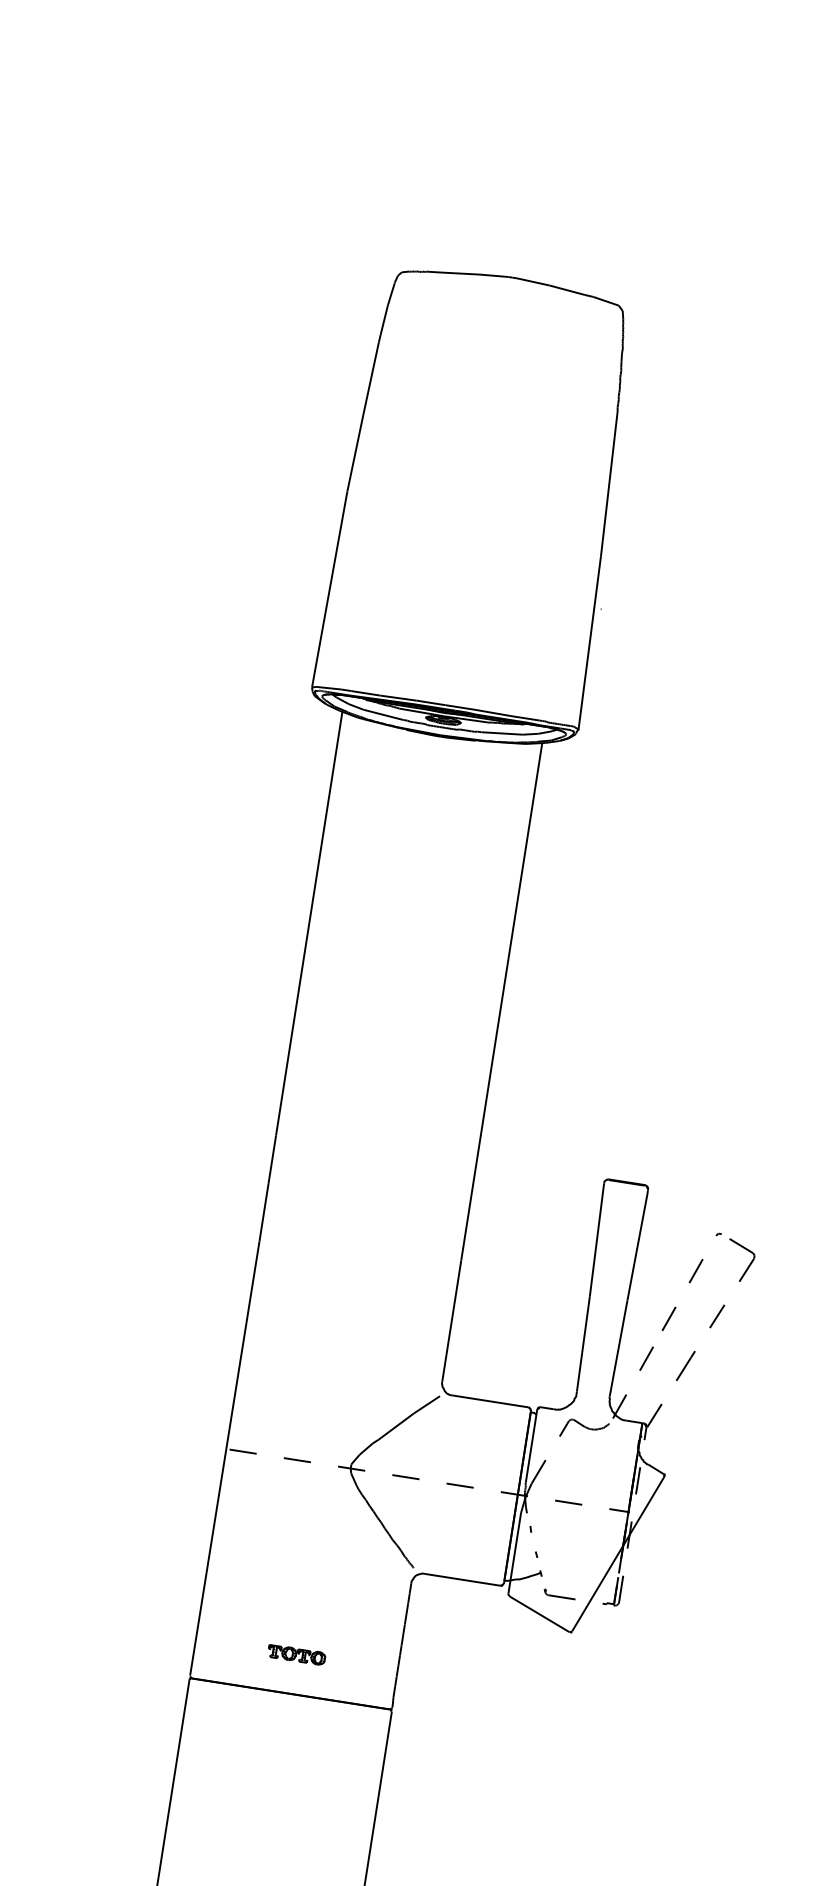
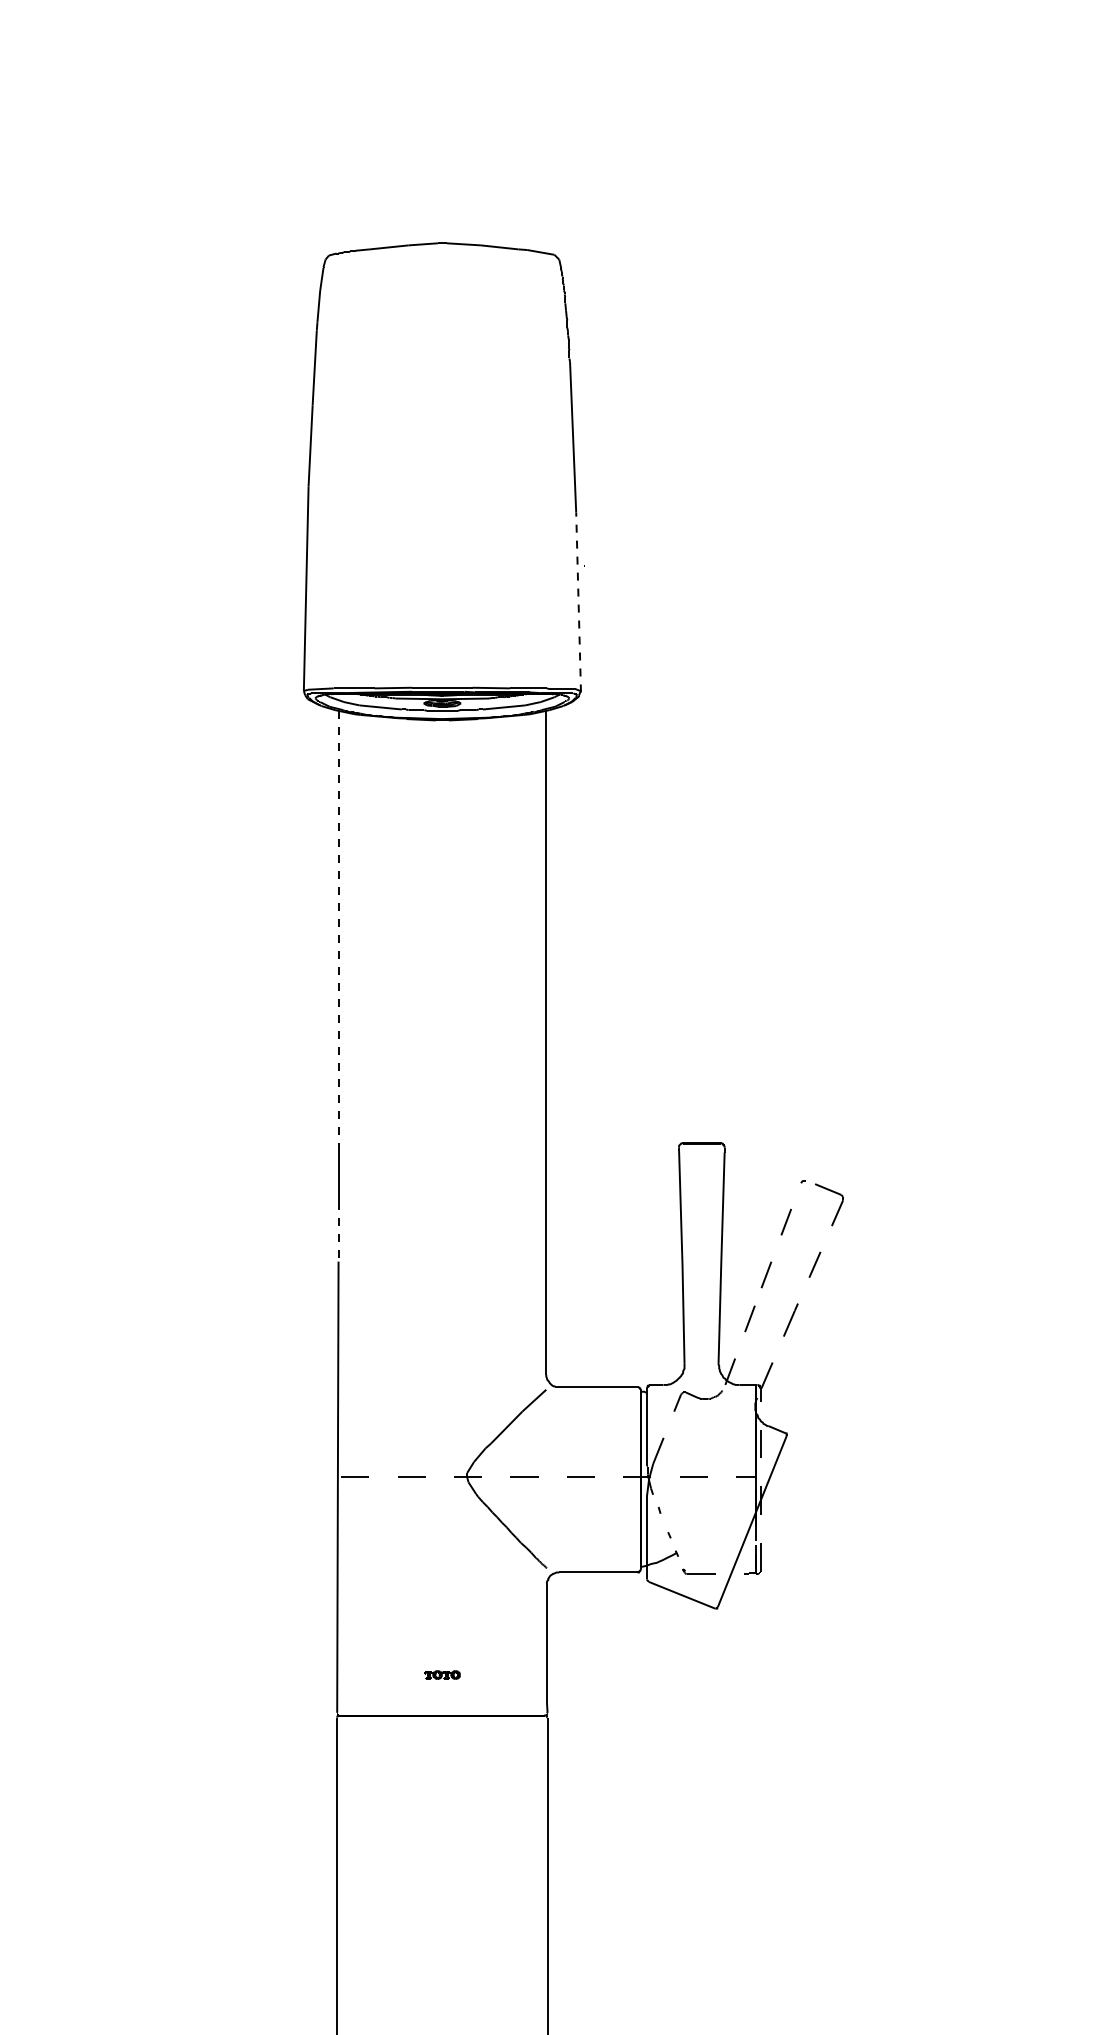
line: (589, 643) -> (578, 602), solid -> dashed
line: (309, 924) -> (338, 931), solid -> dashed
line: (263, 1213) -> (338, 1232), solid -> dashed
part: (297, 1654) -> (442, 1674), size x0.6

